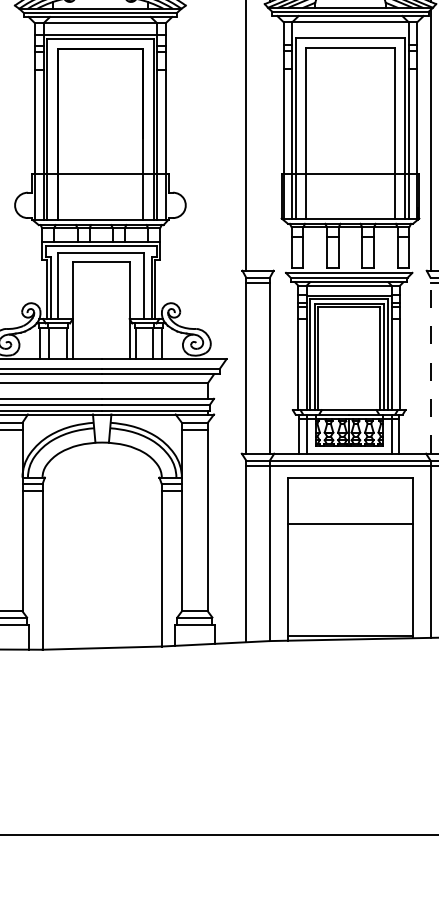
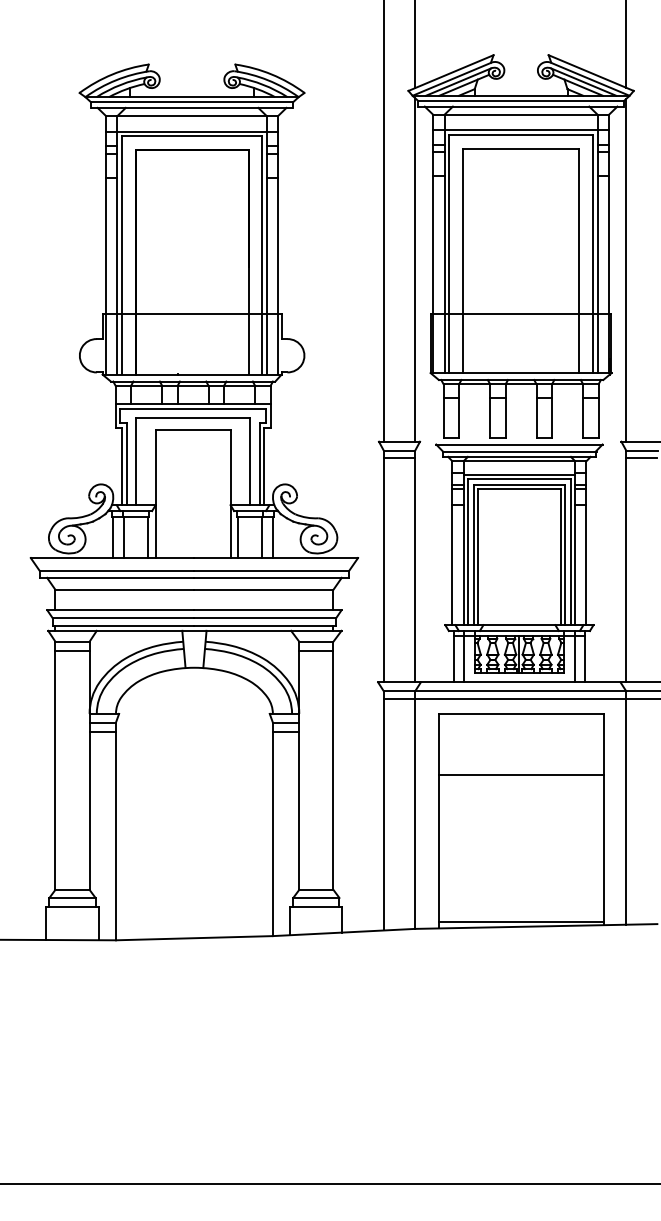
line: (350, 34) -> (521, 130), added
line: (270, 139) -> (415, 269), added
line: (430, 365) -> (626, 566), dashed -> solid

